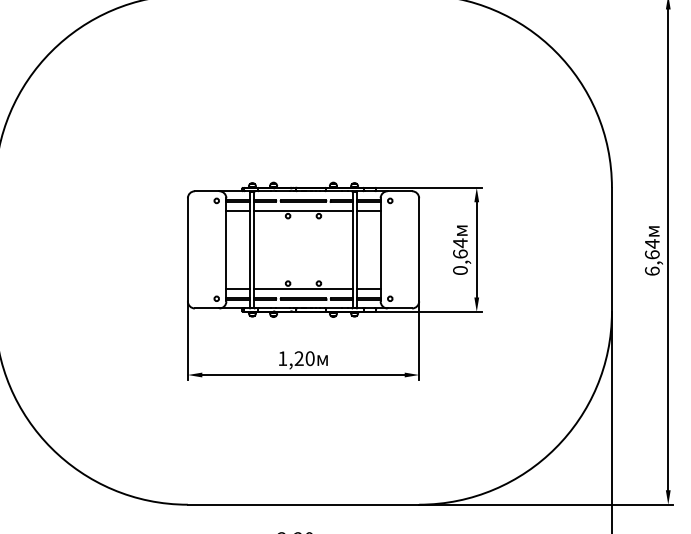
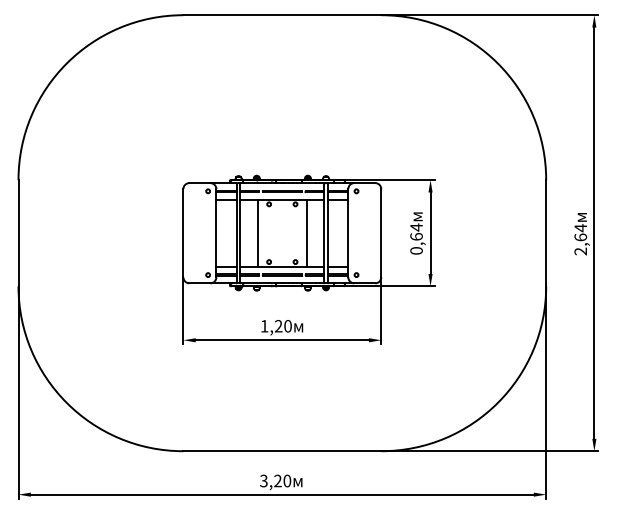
line: (274, 249) -> (257, 232), added
line: (332, 249) -> (307, 232), added
text: (652, 271) -> (580, 251), 6,64 -> 2,64

